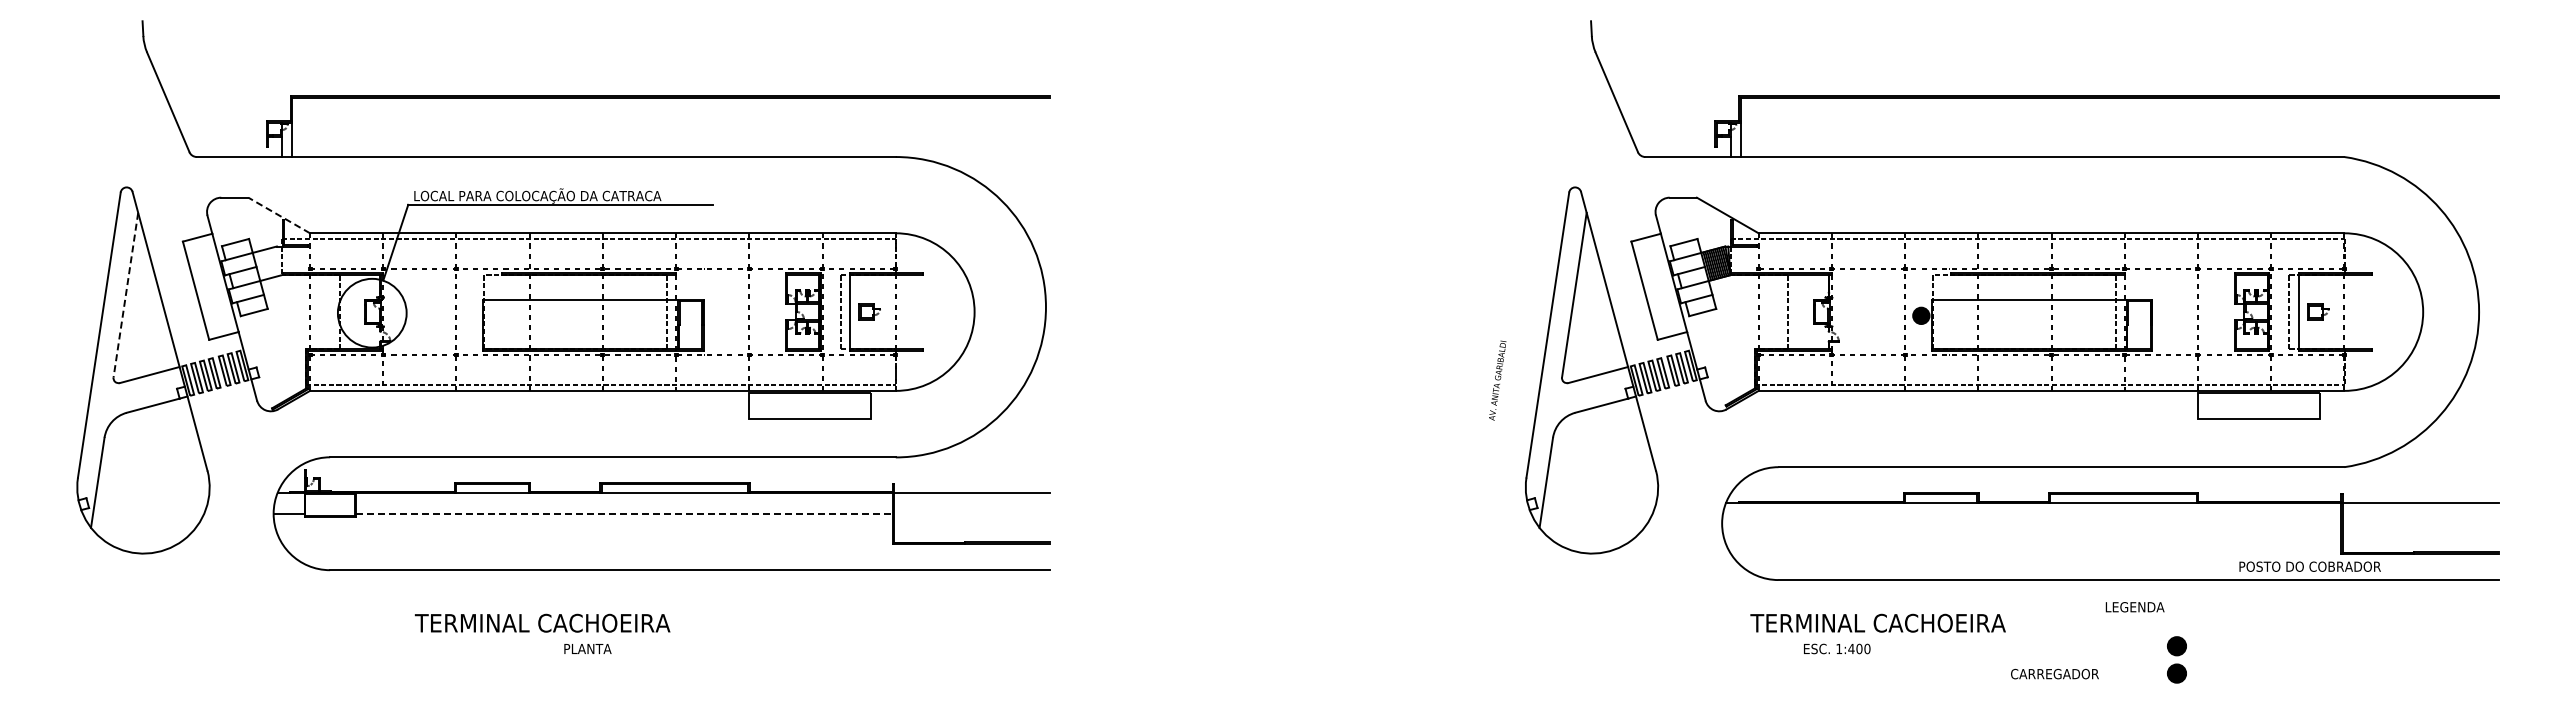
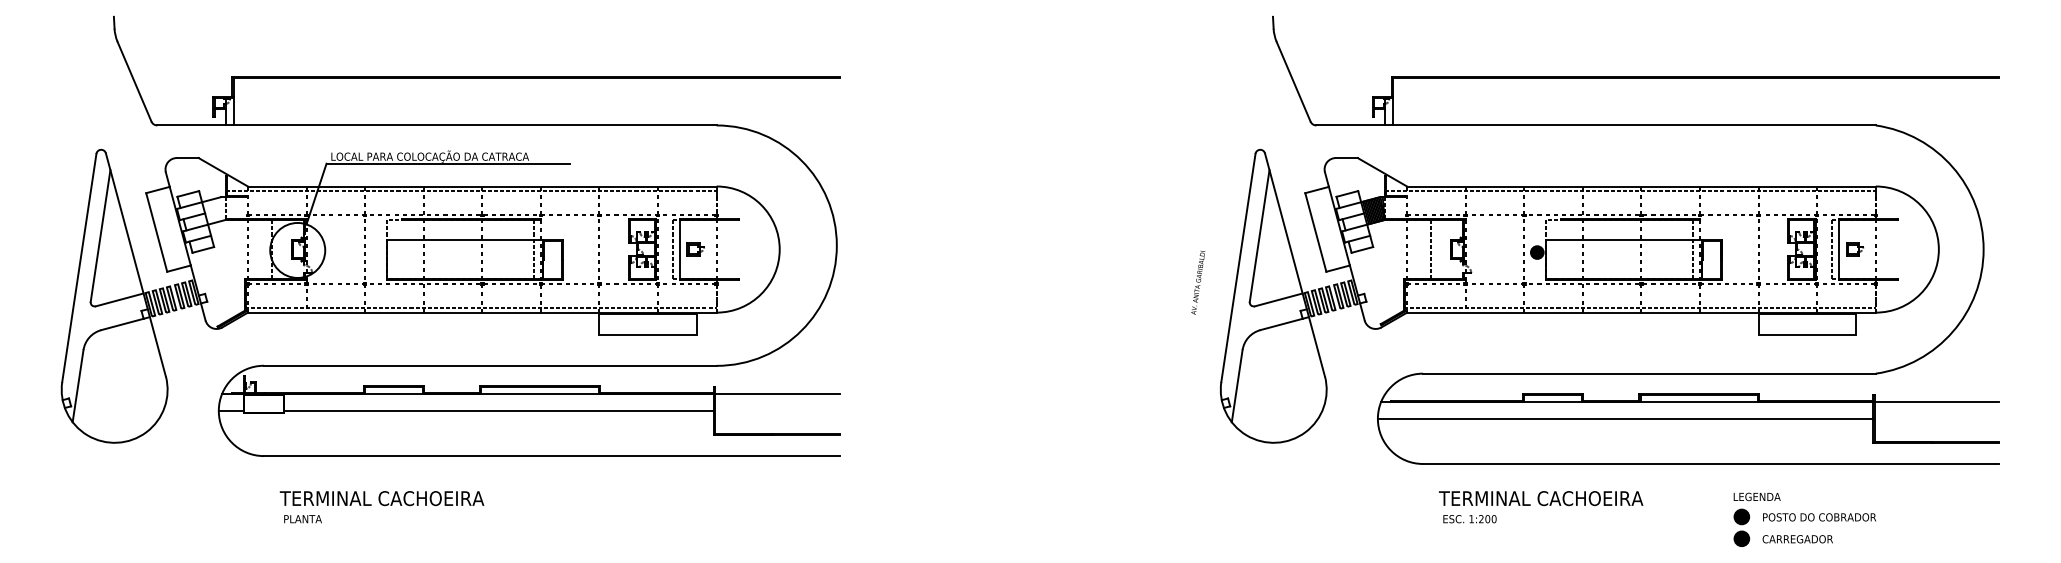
line: (279, 215) -> (223, 172), dashed -> solid
line: (125, 295) -> (100, 236), dashed -> solid
text: (1497, 380) -> (1198, 282), moved
line: (624, 513) -> (499, 410), dashed -> solid
line: (2031, 523) -> (1625, 418), added
text: (2309, 566) -> (1819, 517), moved
text: (2134, 607) -> (1756, 497), moved
text: (542, 622) -> (381, 497), moved
text: (1877, 622) -> (1540, 497), moved
text: (587, 648) -> (302, 518), moved
text: (1851, 648) -> (1481, 518), 1:400 -> 1:200
text: (2054, 673) -> (1797, 538), moved

